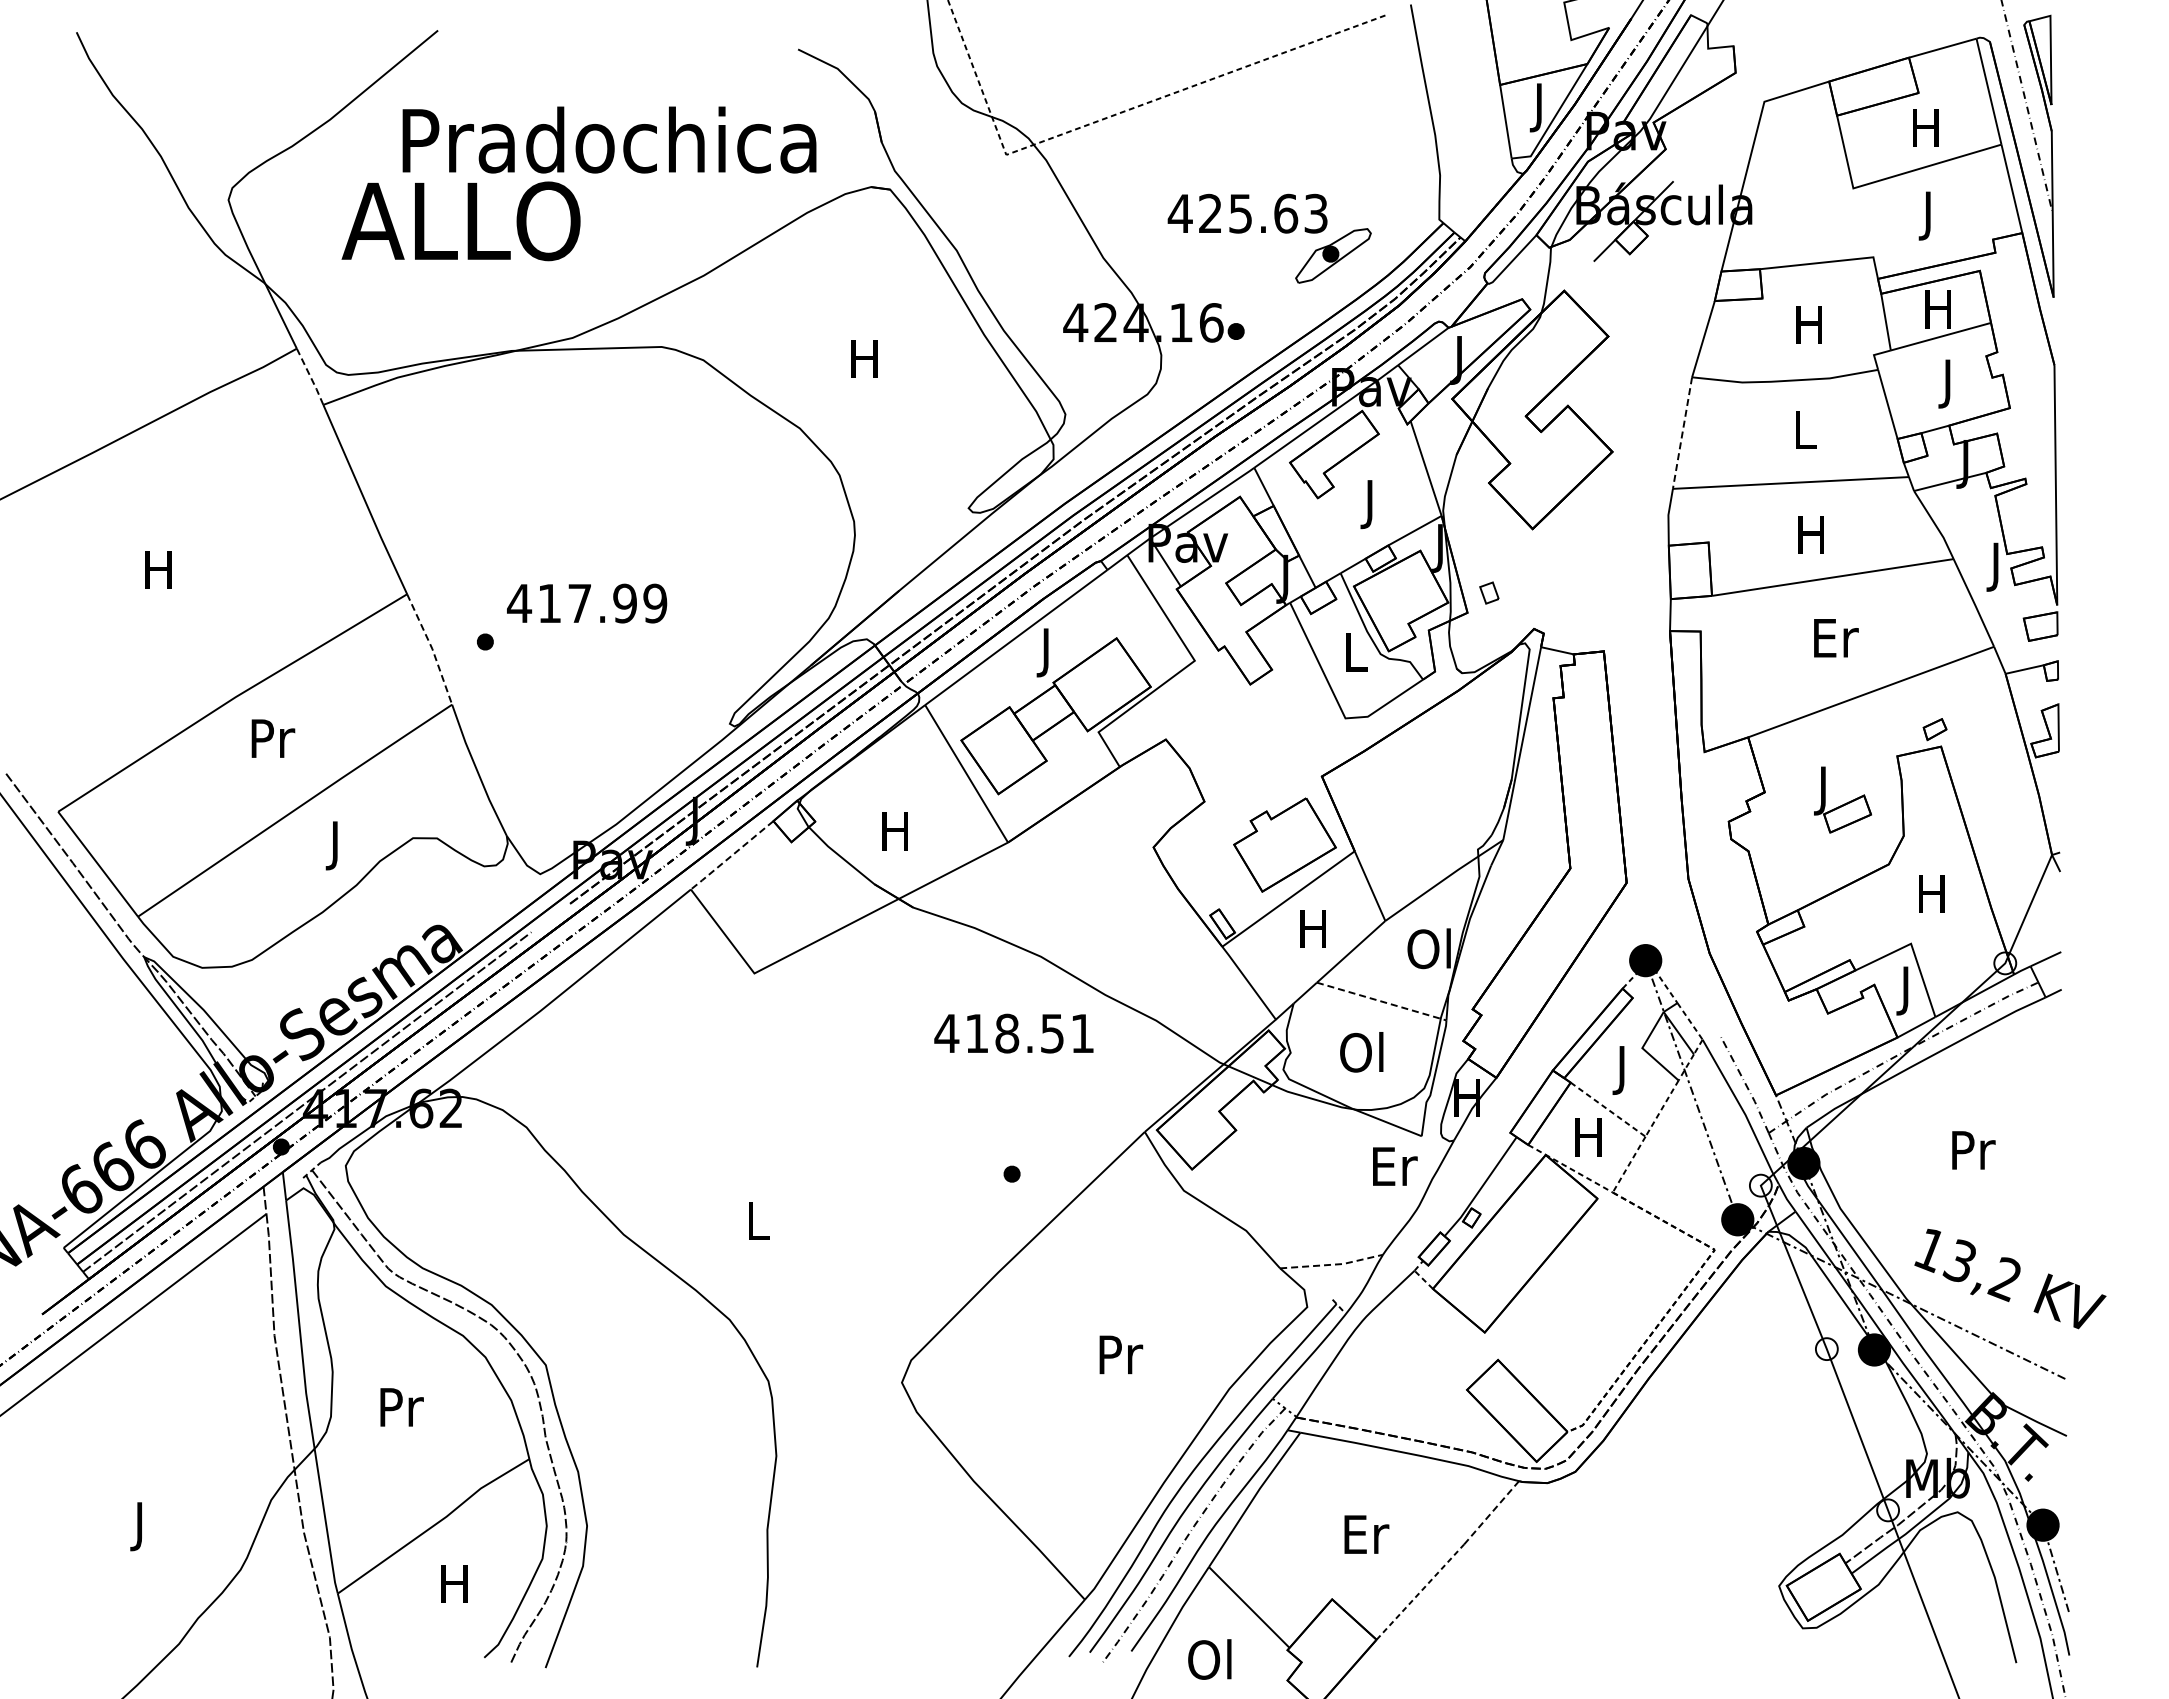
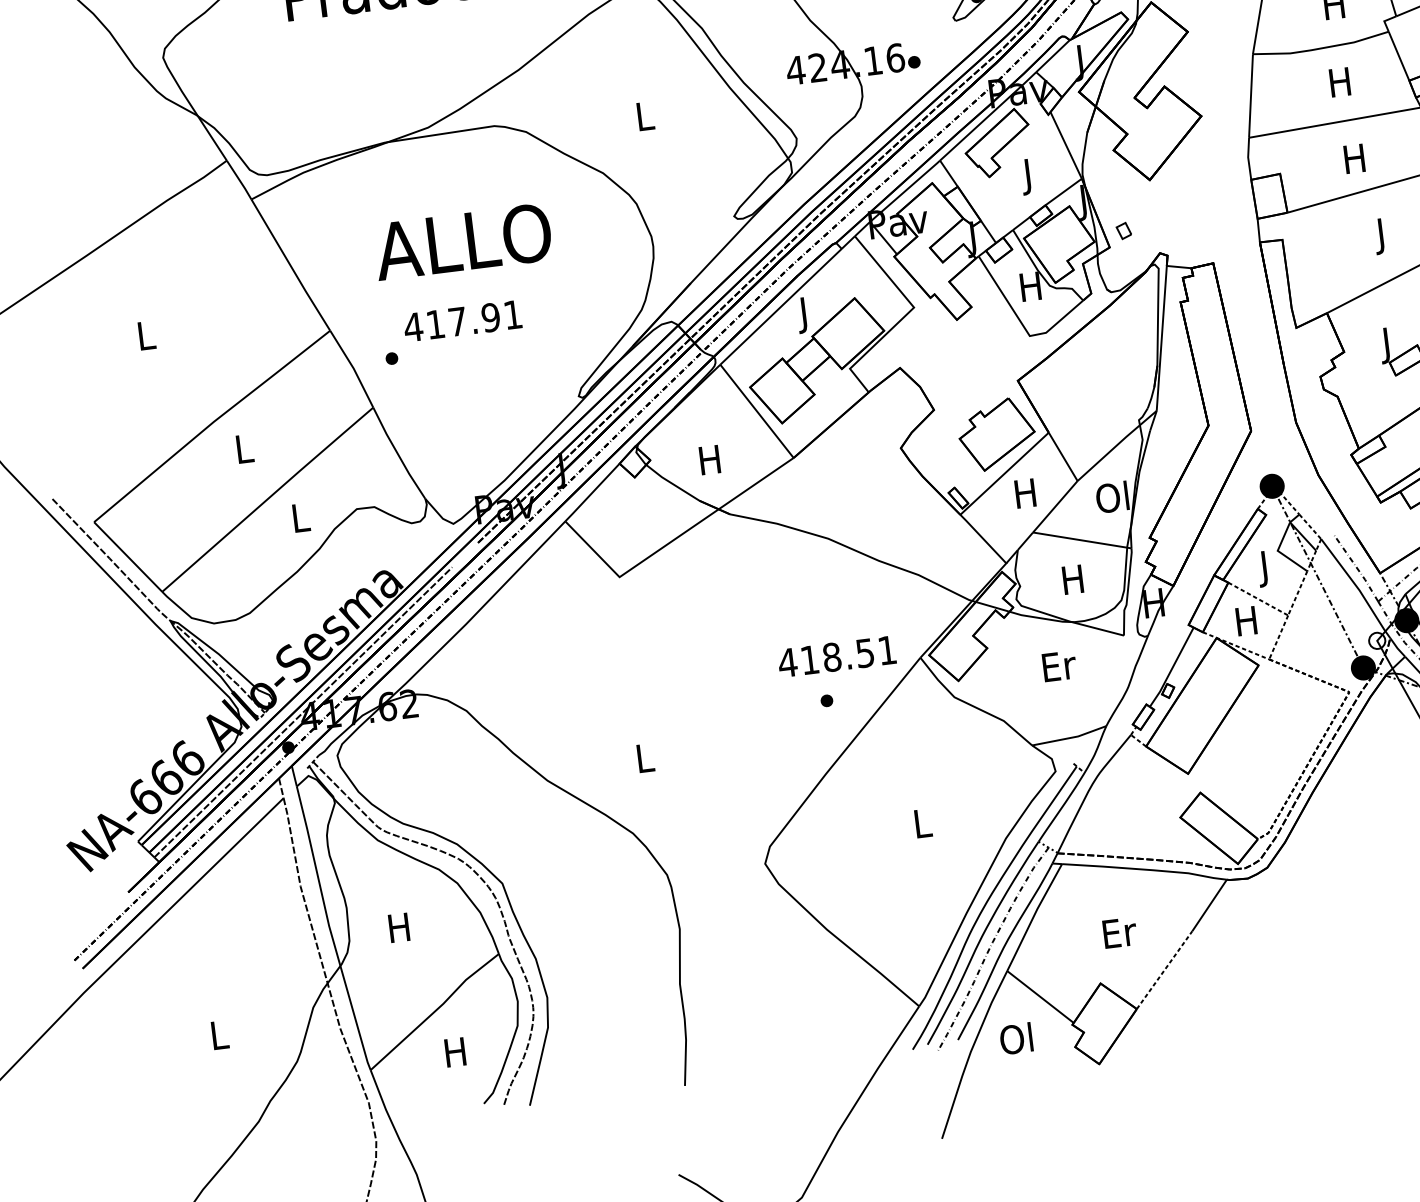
text: (460, 221) -> (462, 242), moved
text: (864, 358) -> (644, 116), H -> L
line: (311, 377) -> (240, 180), dashed -> solid
text: (1803, 429) -> (1339, 82), L -> H
line: (1682, 433) -> (1251, 96), dashed -> solid
text: (158, 569) -> (145, 335), H -> L
text: (655, 603) -> (513, 314), 417.99 -> 417.91
text: (1836, 643) -> (1383, 236), Er -> J
line: (432, 649) -> (353, 368), dashed -> solid
text: (1354, 652) -> (1030, 286), L -> H
text: (273, 738) -> (245, 448), Pr -> L
text: (336, 845) -> (301, 521), J -> L
line: (731, 856) -> (592, 493), dashed -> solid
line: (1382, 1001) -> (1082, 540), dashed -> solid
text: (1013, 1033) -> (836, 656), moved
text: (1361, 1052) -> (1072, 579), Ol -> H
text: (1395, 1166) -> (1059, 666), moved
line: (1332, 1264) -> (1070, 737), dashed -> solid
text: (1121, 1354) -> (923, 823), Pr -> L
text: (401, 1407) -> (400, 927), Pr -> H
line: (1491, 1512) -> (1209, 905), dashed -> solid
text: (141, 1526) -> (220, 1038), J -> L

